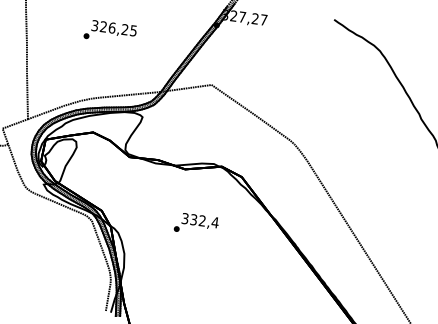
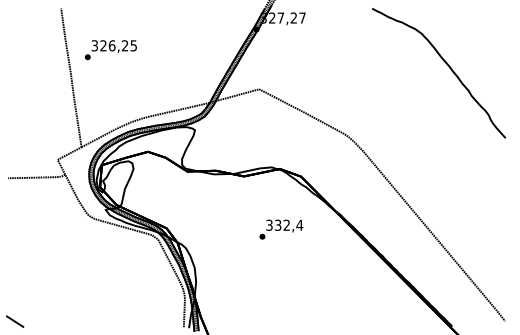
text: (109, 32) -> (110, 50), moved
text: (196, 224) -> (281, 229), moved

